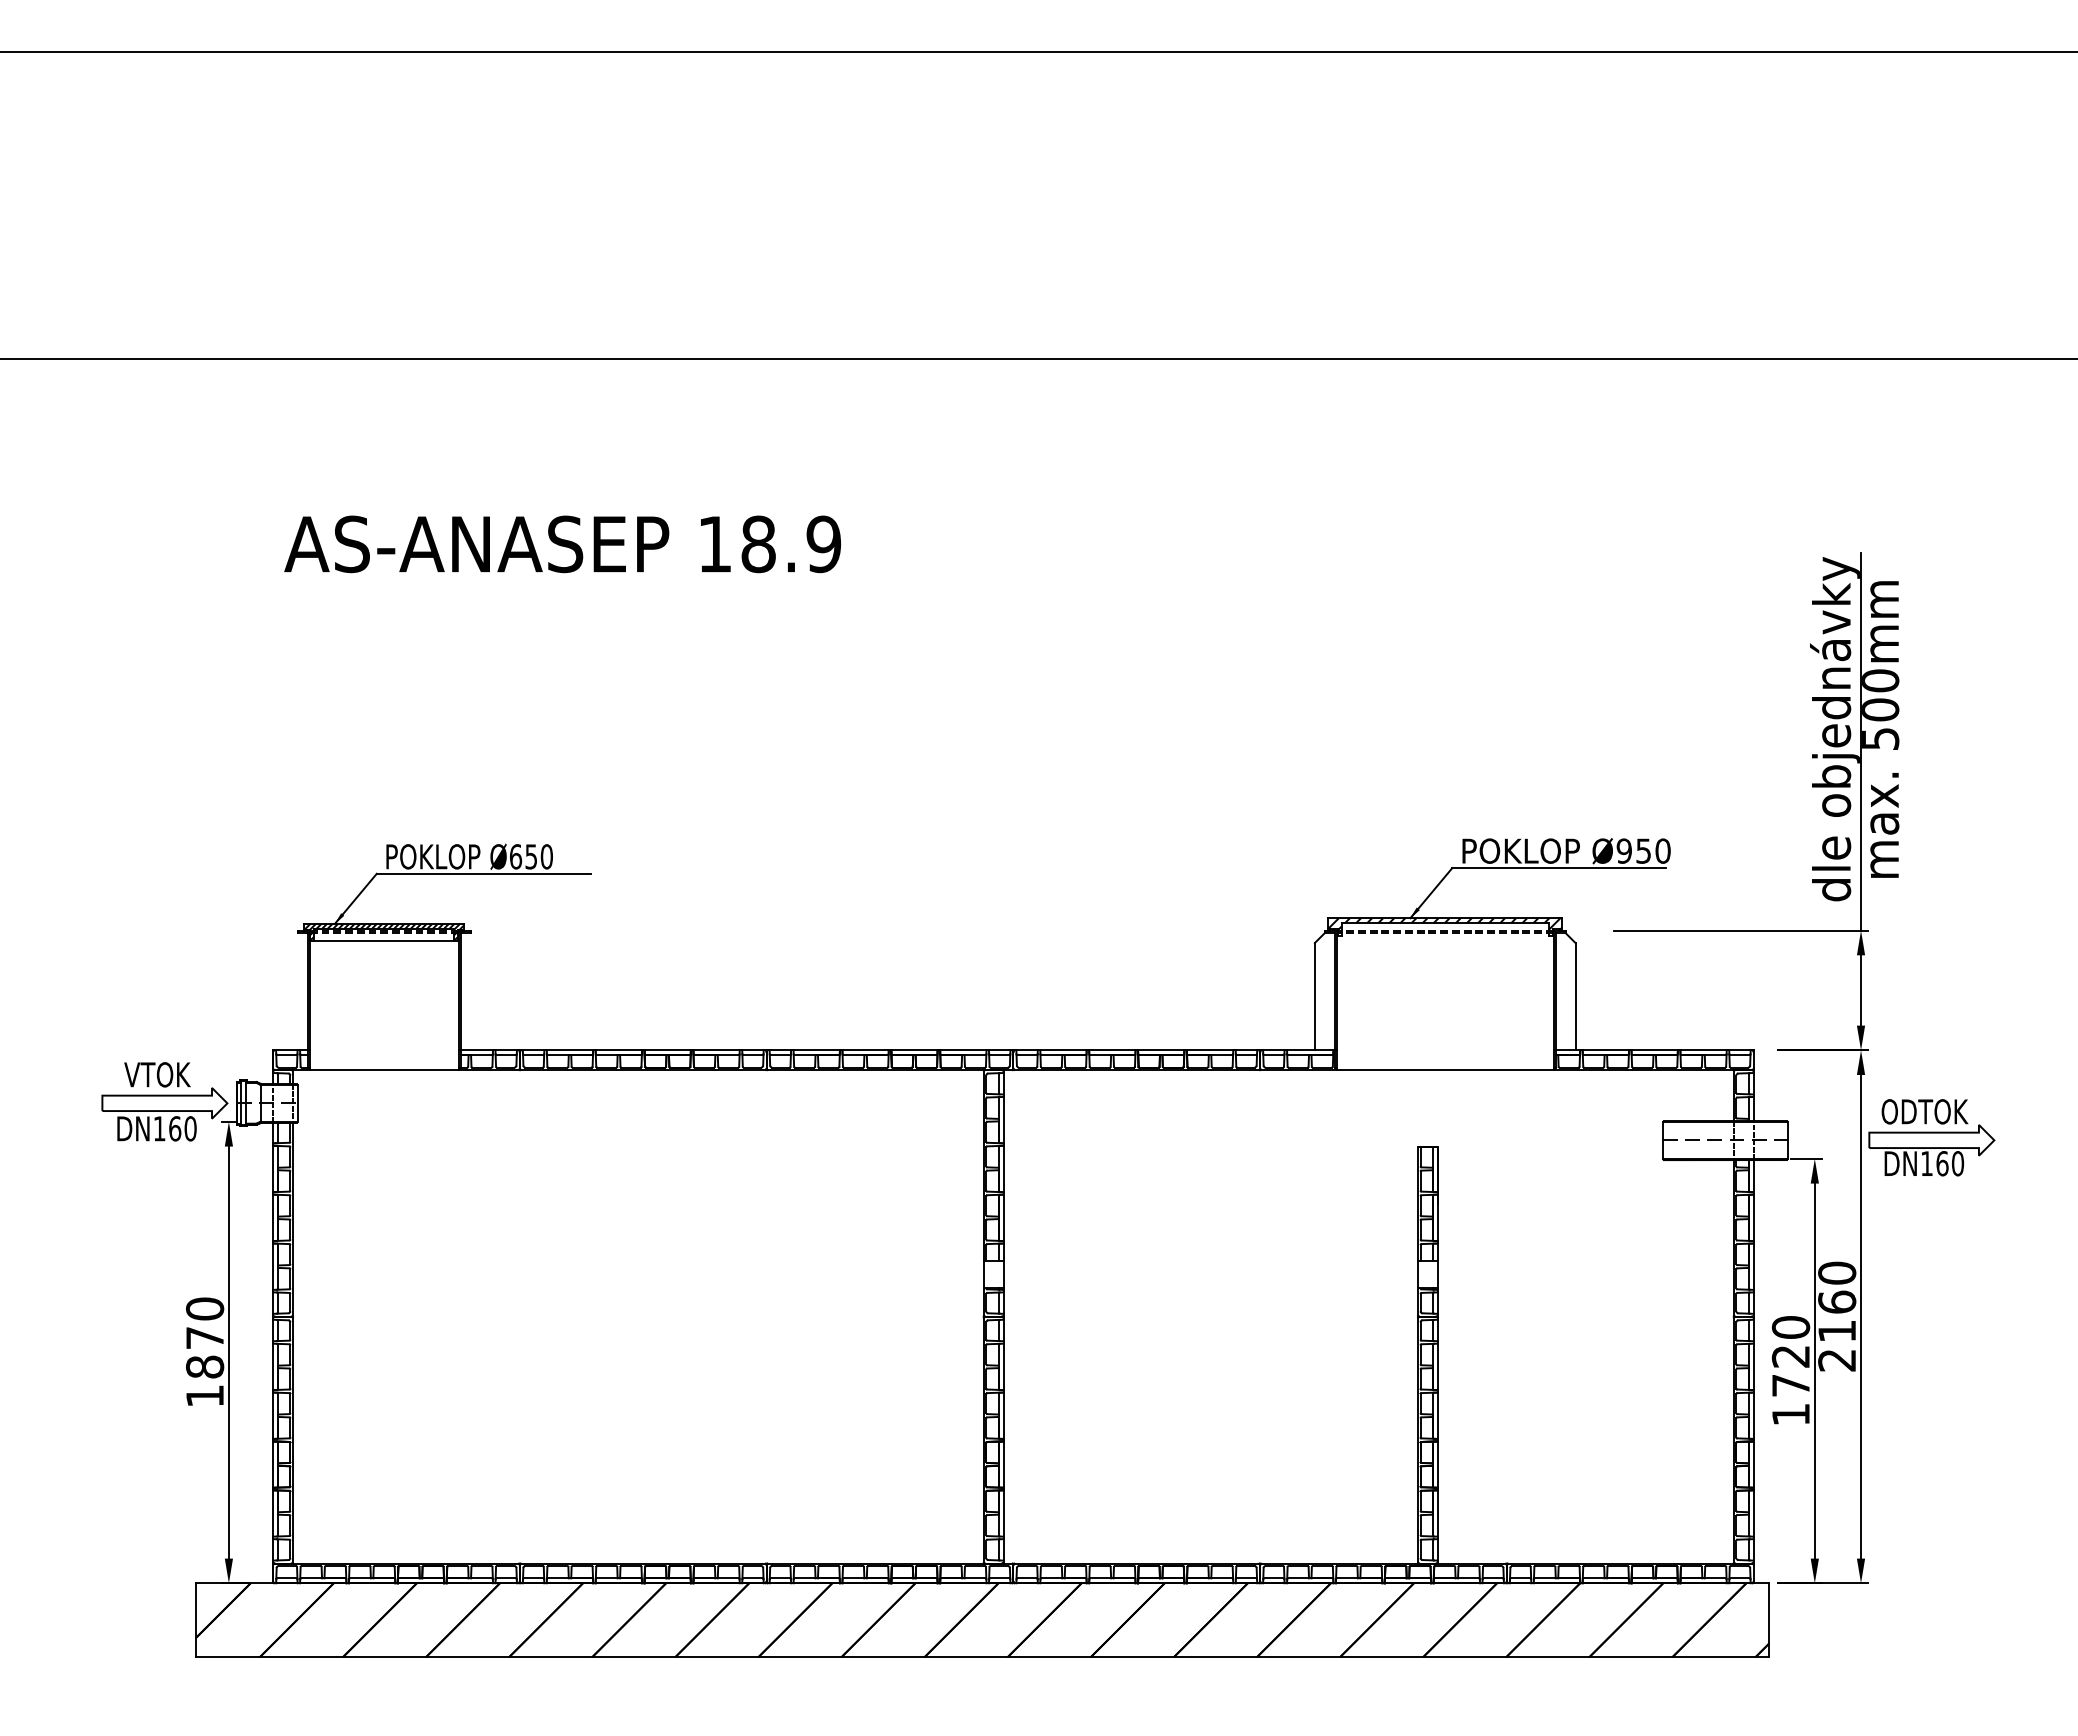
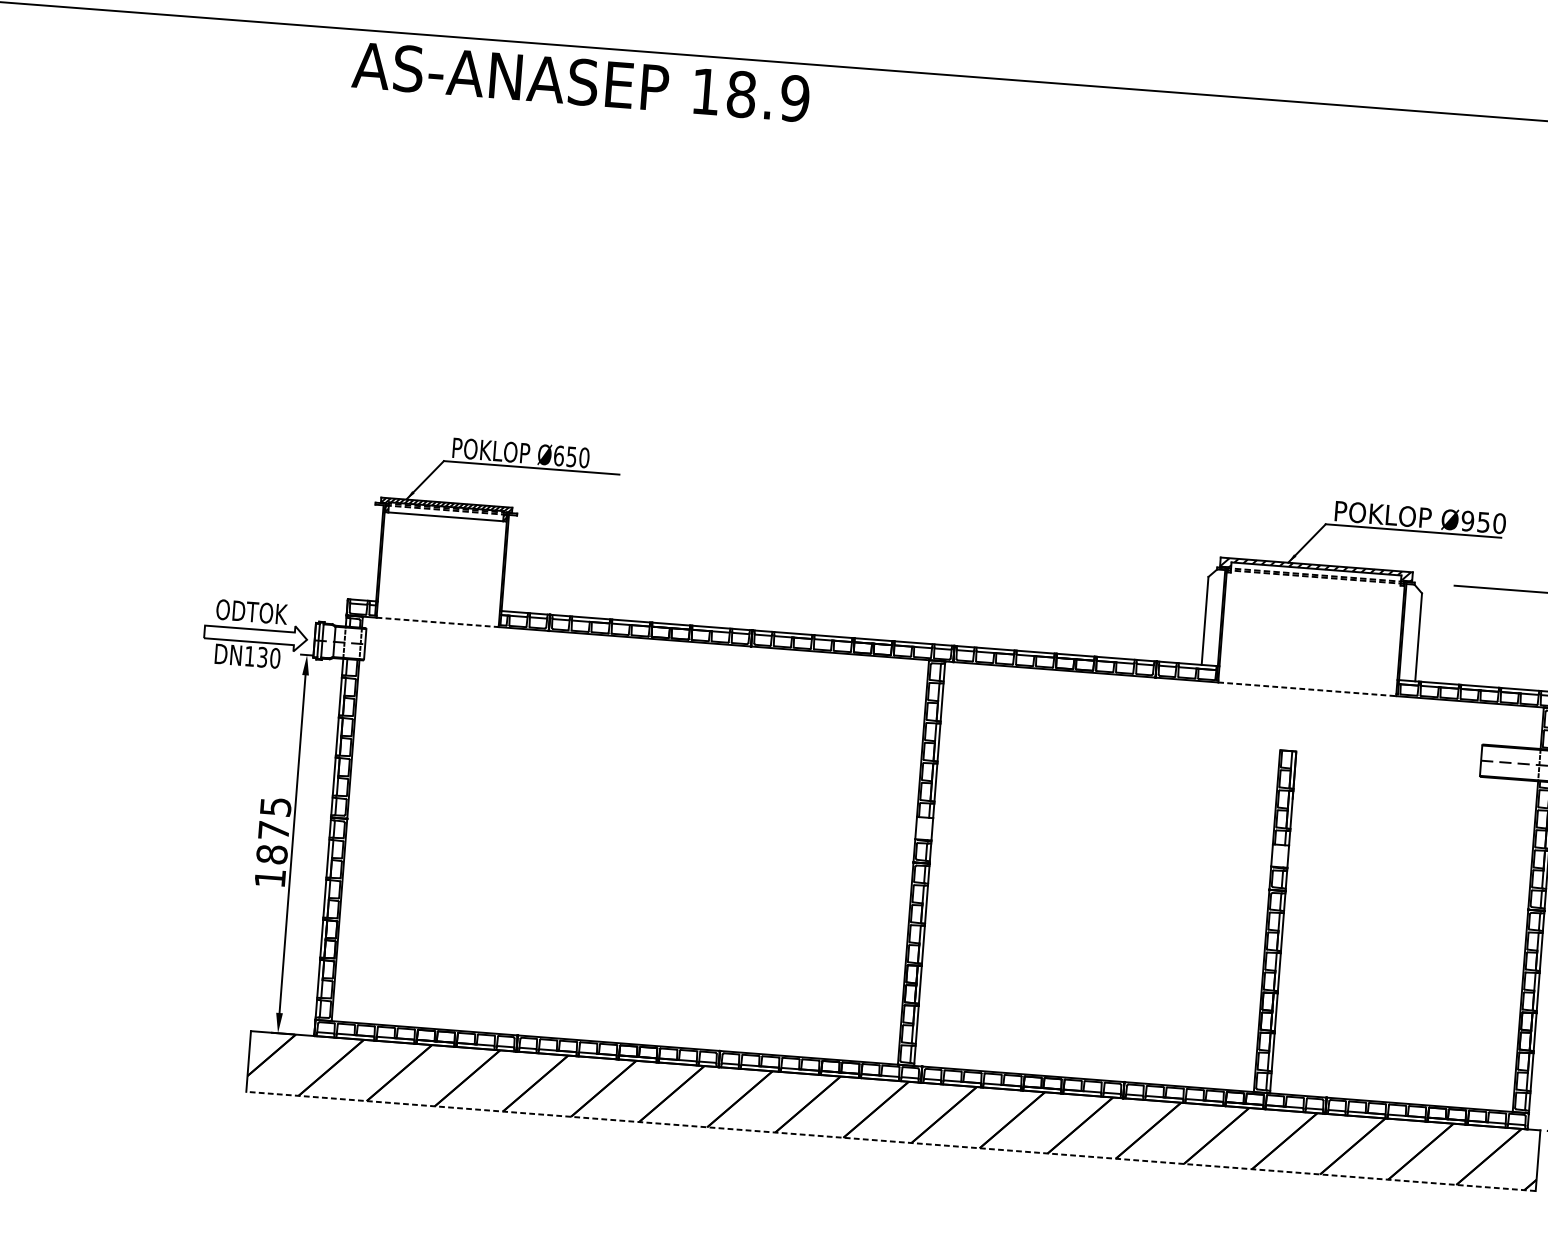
text: (562, 544) -> (580, 82), moved
line: (384, 1070) -> (437, 622), solid -> dashed
line: (1445, 1070) -> (1307, 689), solid -> dashed
text: (157, 1074) -> (251, 611), VTOK -> ODTOK
text: (175, 1128) -> (262, 657), DN160 -> DN130
text: (205, 1308) -> (276, 806), 1870 -> 1875
line: (982, 1657) -> (890, 1141), solid -> dashed

